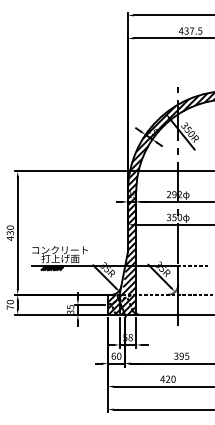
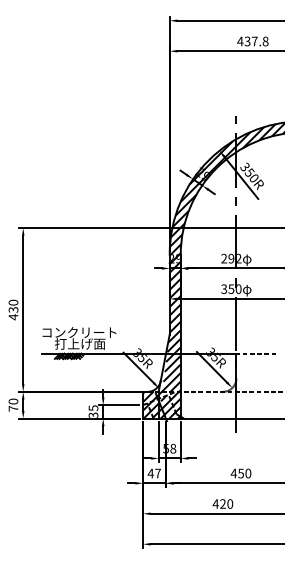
text: (200, 31) -> (265, 41), 437.5 -> 437.8
text: (115, 356) -> (153, 473), 60 -> 47
text: (181, 356) -> (240, 473), 395 -> 450

